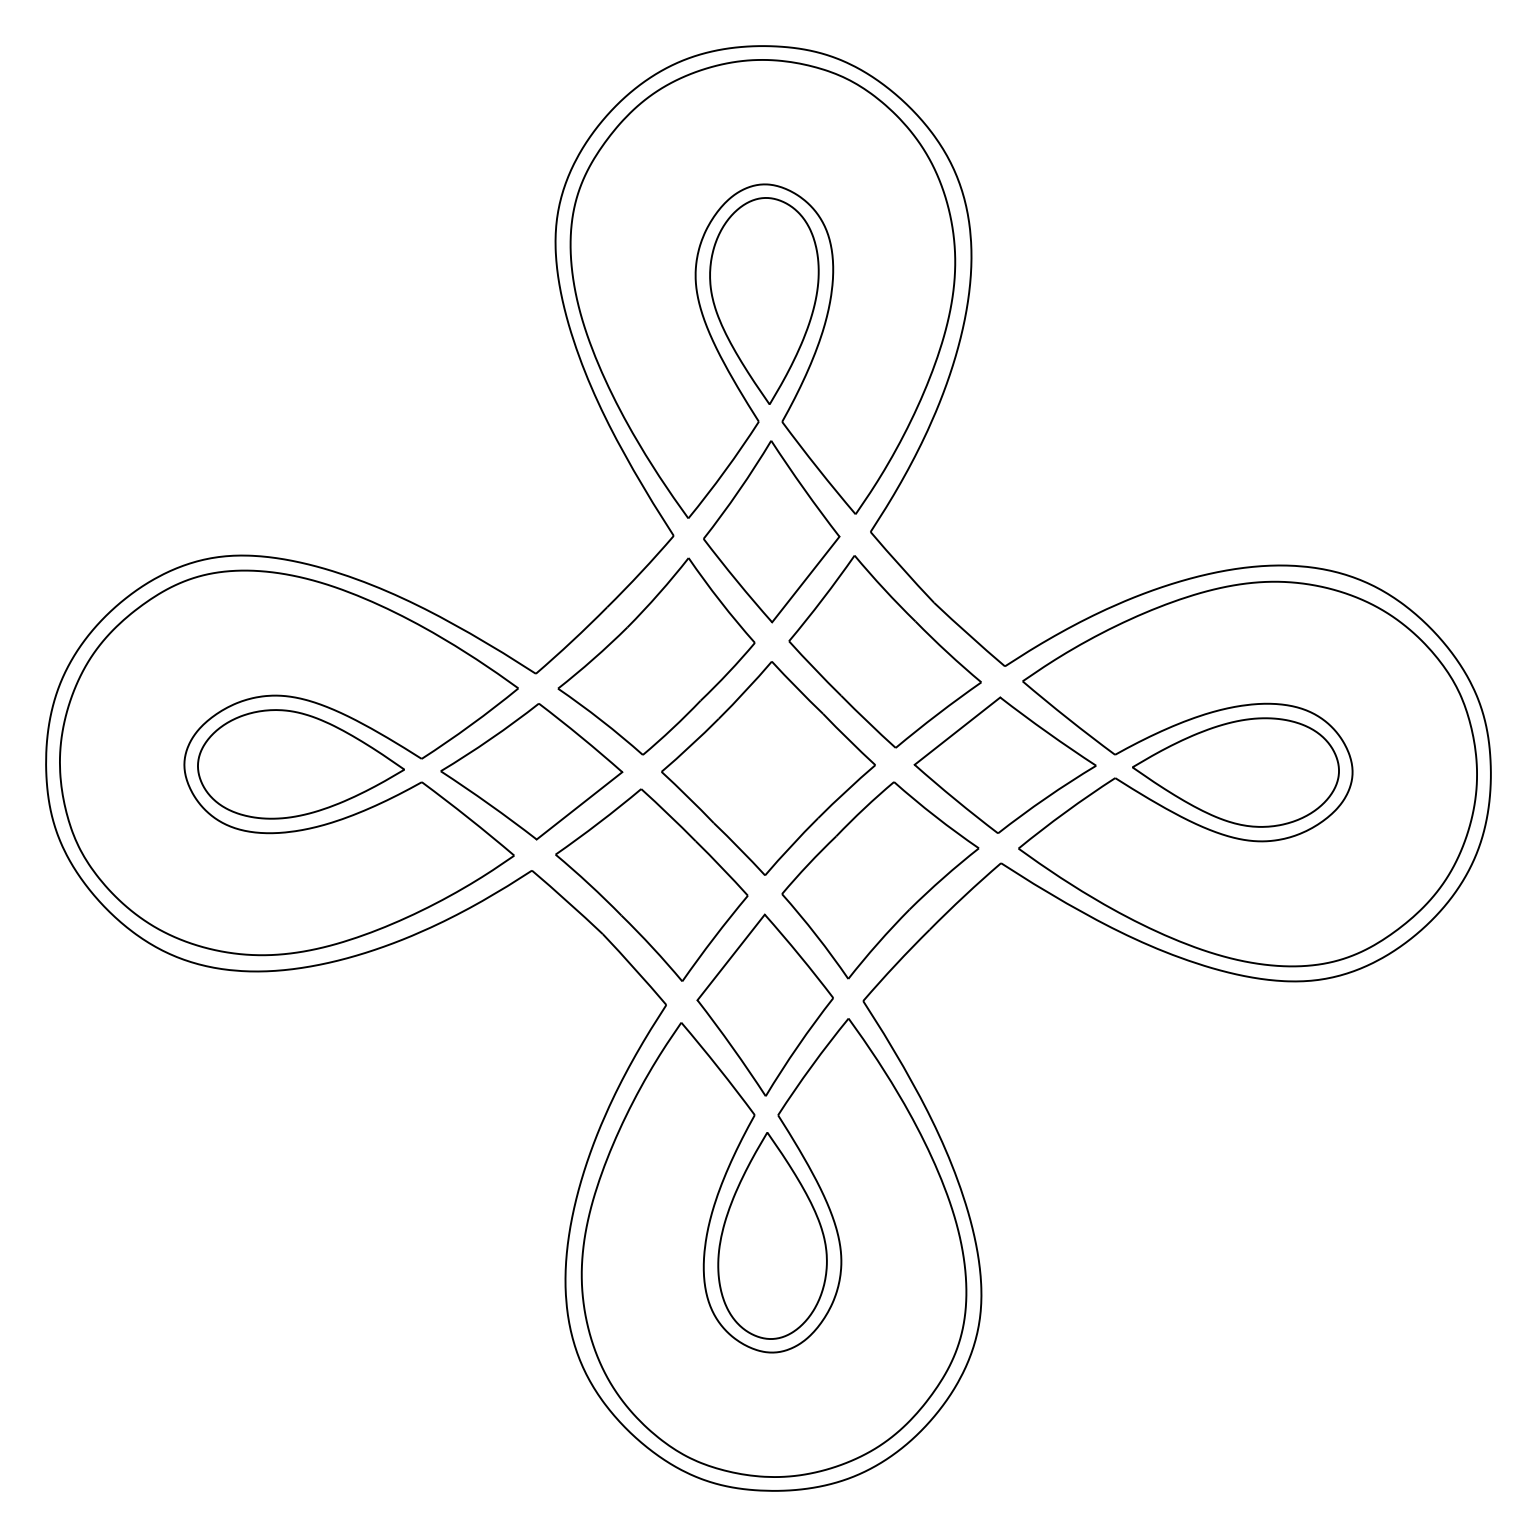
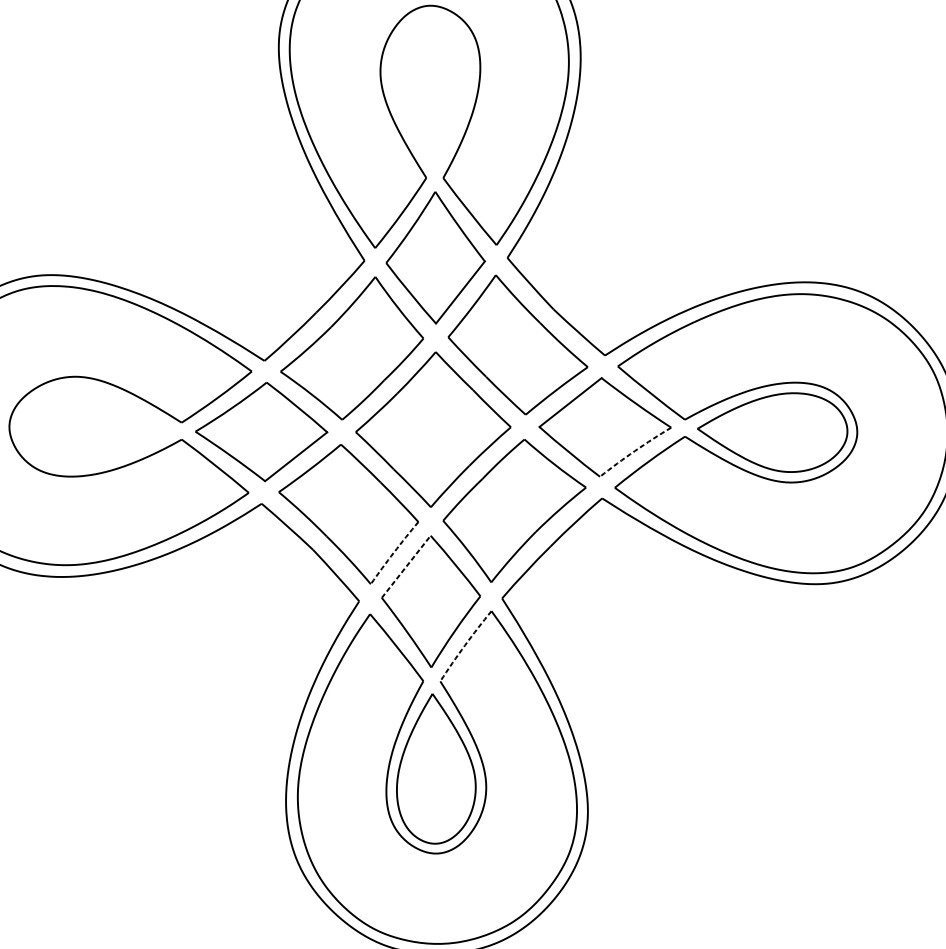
part: (764, 300) -> (430, 89), removed
part: (300, 764) -> (93, 426), removed
arc: (1046, 798) -> (635, 451), solid -> dashed
arc: (714, 937) -> (394, 552), solid -> dashed
line: (731, 957) -> (406, 566), solid -> dashed
arc: (812, 1065) -> (465, 645), solid -> dashed

